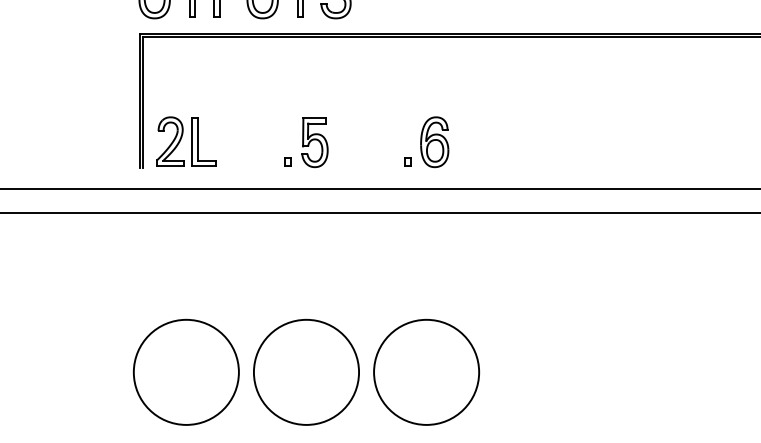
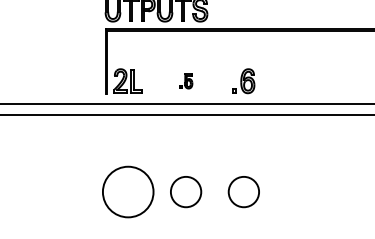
part: (307, 142) -> (186, 81), size x0.6
circle: (305, 371) -> (185, 191), size x0.6
circle: (425, 371) -> (243, 191), size x0.6

